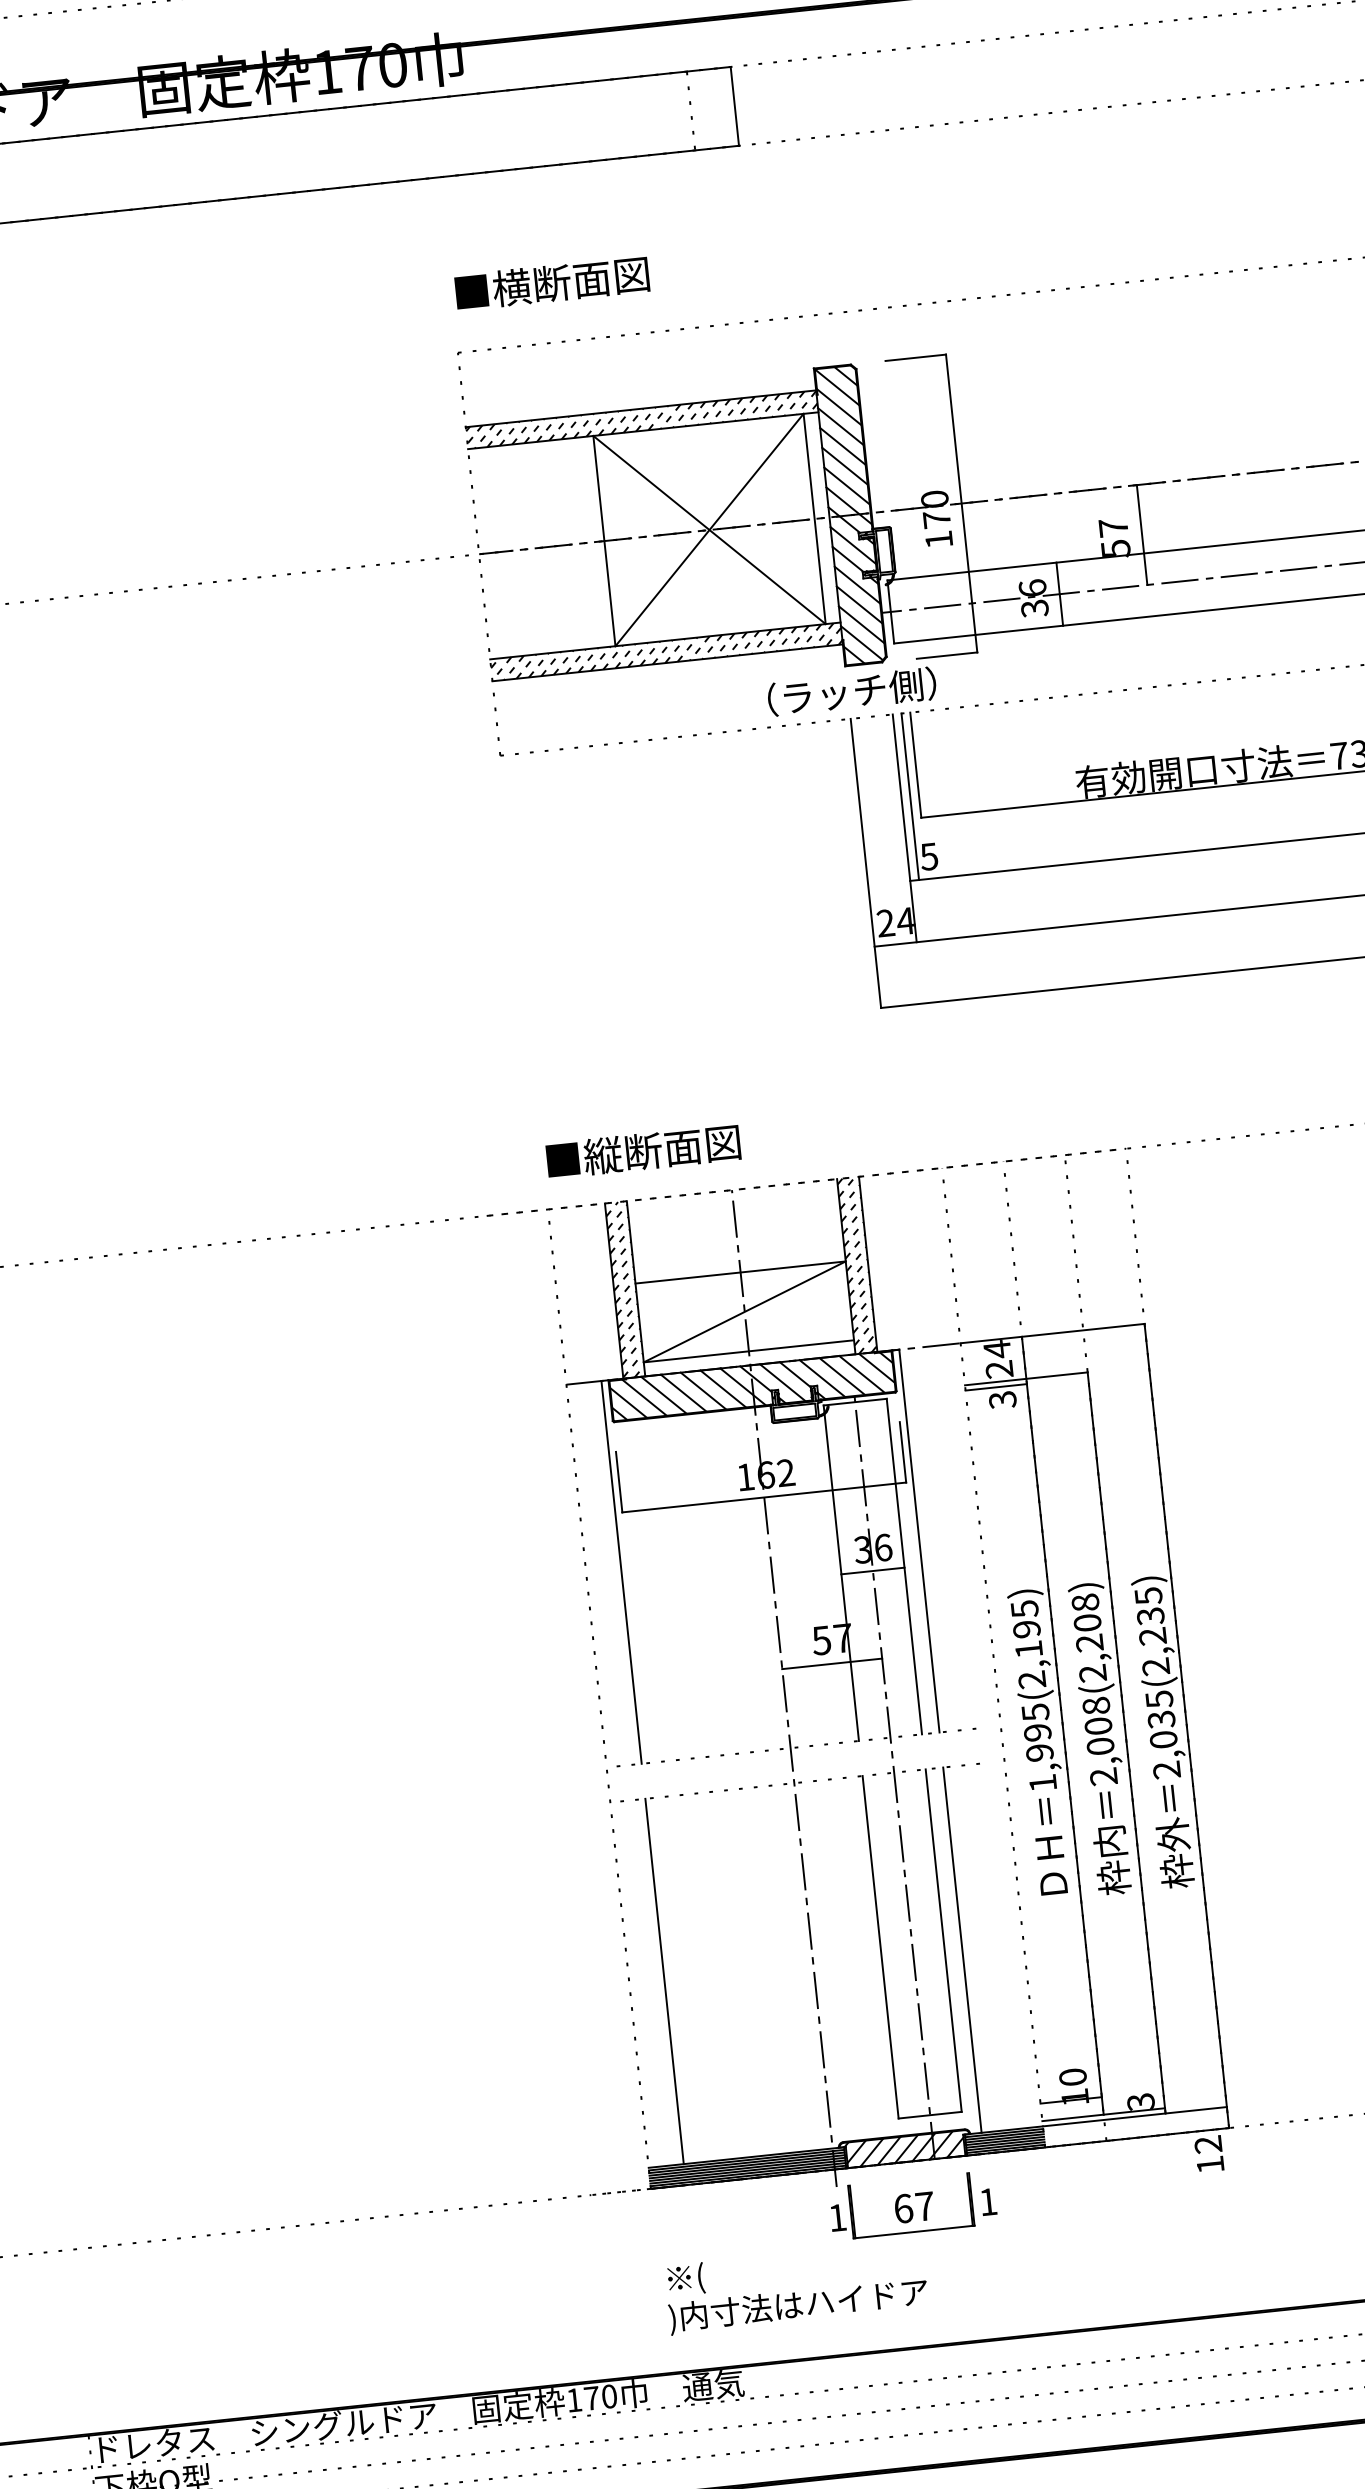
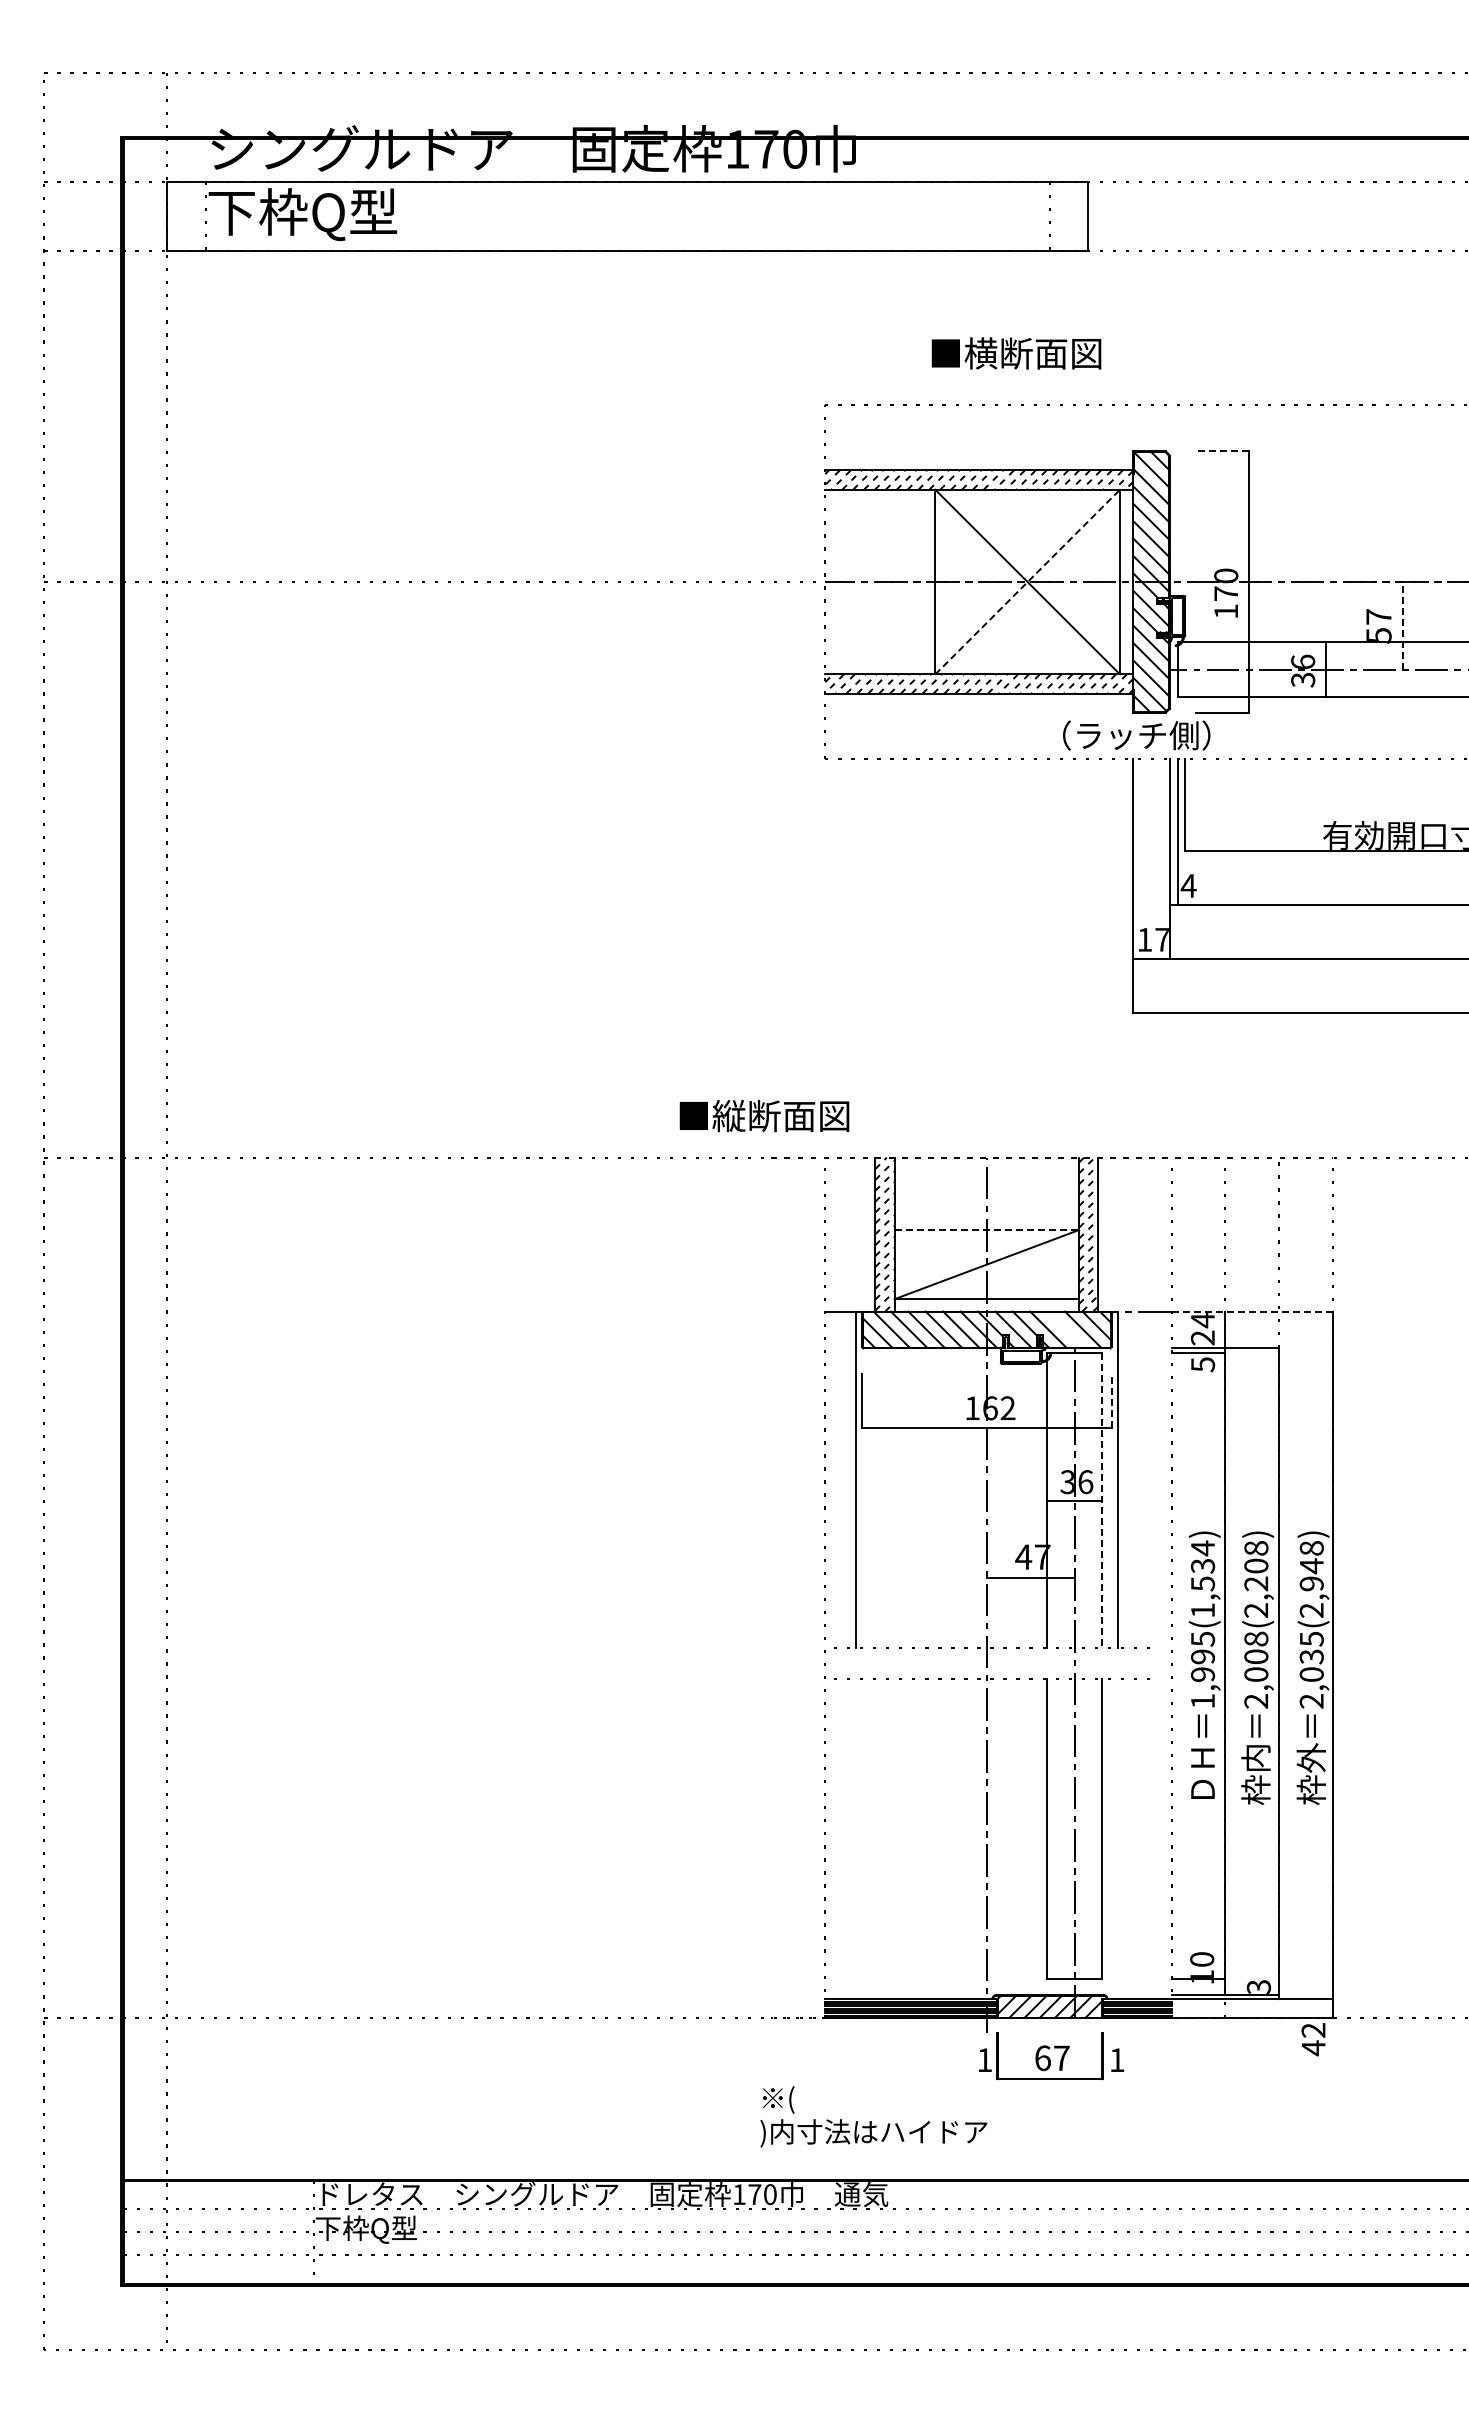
text: (552, 283) -> (1016, 353), moved
line: (915, 358) -> (1222, 451), solid -> dashed
line: (709, 530) -> (1027, 582), solid -> dashed
line: (1142, 534) -> (1403, 625), solid -> dashed
text: (929, 857) -> (1188, 886), 5 -> 4
text: (894, 922) -> (1152, 939), 24 -> 17
text: (643, 1152) -> (764, 1116), moved
line: (741, 1271) -> (987, 1229), solid -> dashed
line: (1052, 1333) -> (1252, 1311), solid -> dashed
line: (842, 1376) -> (1065, 1329), removed
text: (1002, 1399) -> (1202, 1364), 3 -> 5
line: (903, 1452) -> (1111, 1401), solid -> dashed
line: (904, 1566) -> (1102, 1500), solid -> dashed
text: (1150, 1616) -> (1311, 1566), 2,035(2,235) -> 2,035(2,948)
text: (821, 1639) -> (1023, 1556), 57 -> 47
text: (1027, 1643) -> (1202, 1578), 1,995(2,195) -> 1,995(1,534)
line: (962, 1949) -> (1117, 1838), removed
line: (665, 1980) -> (856, 1838), removed
text: (1210, 2165) -> (1313, 2048), 12 -> 42
text: (796, 2287) -> (873, 2116), moved

